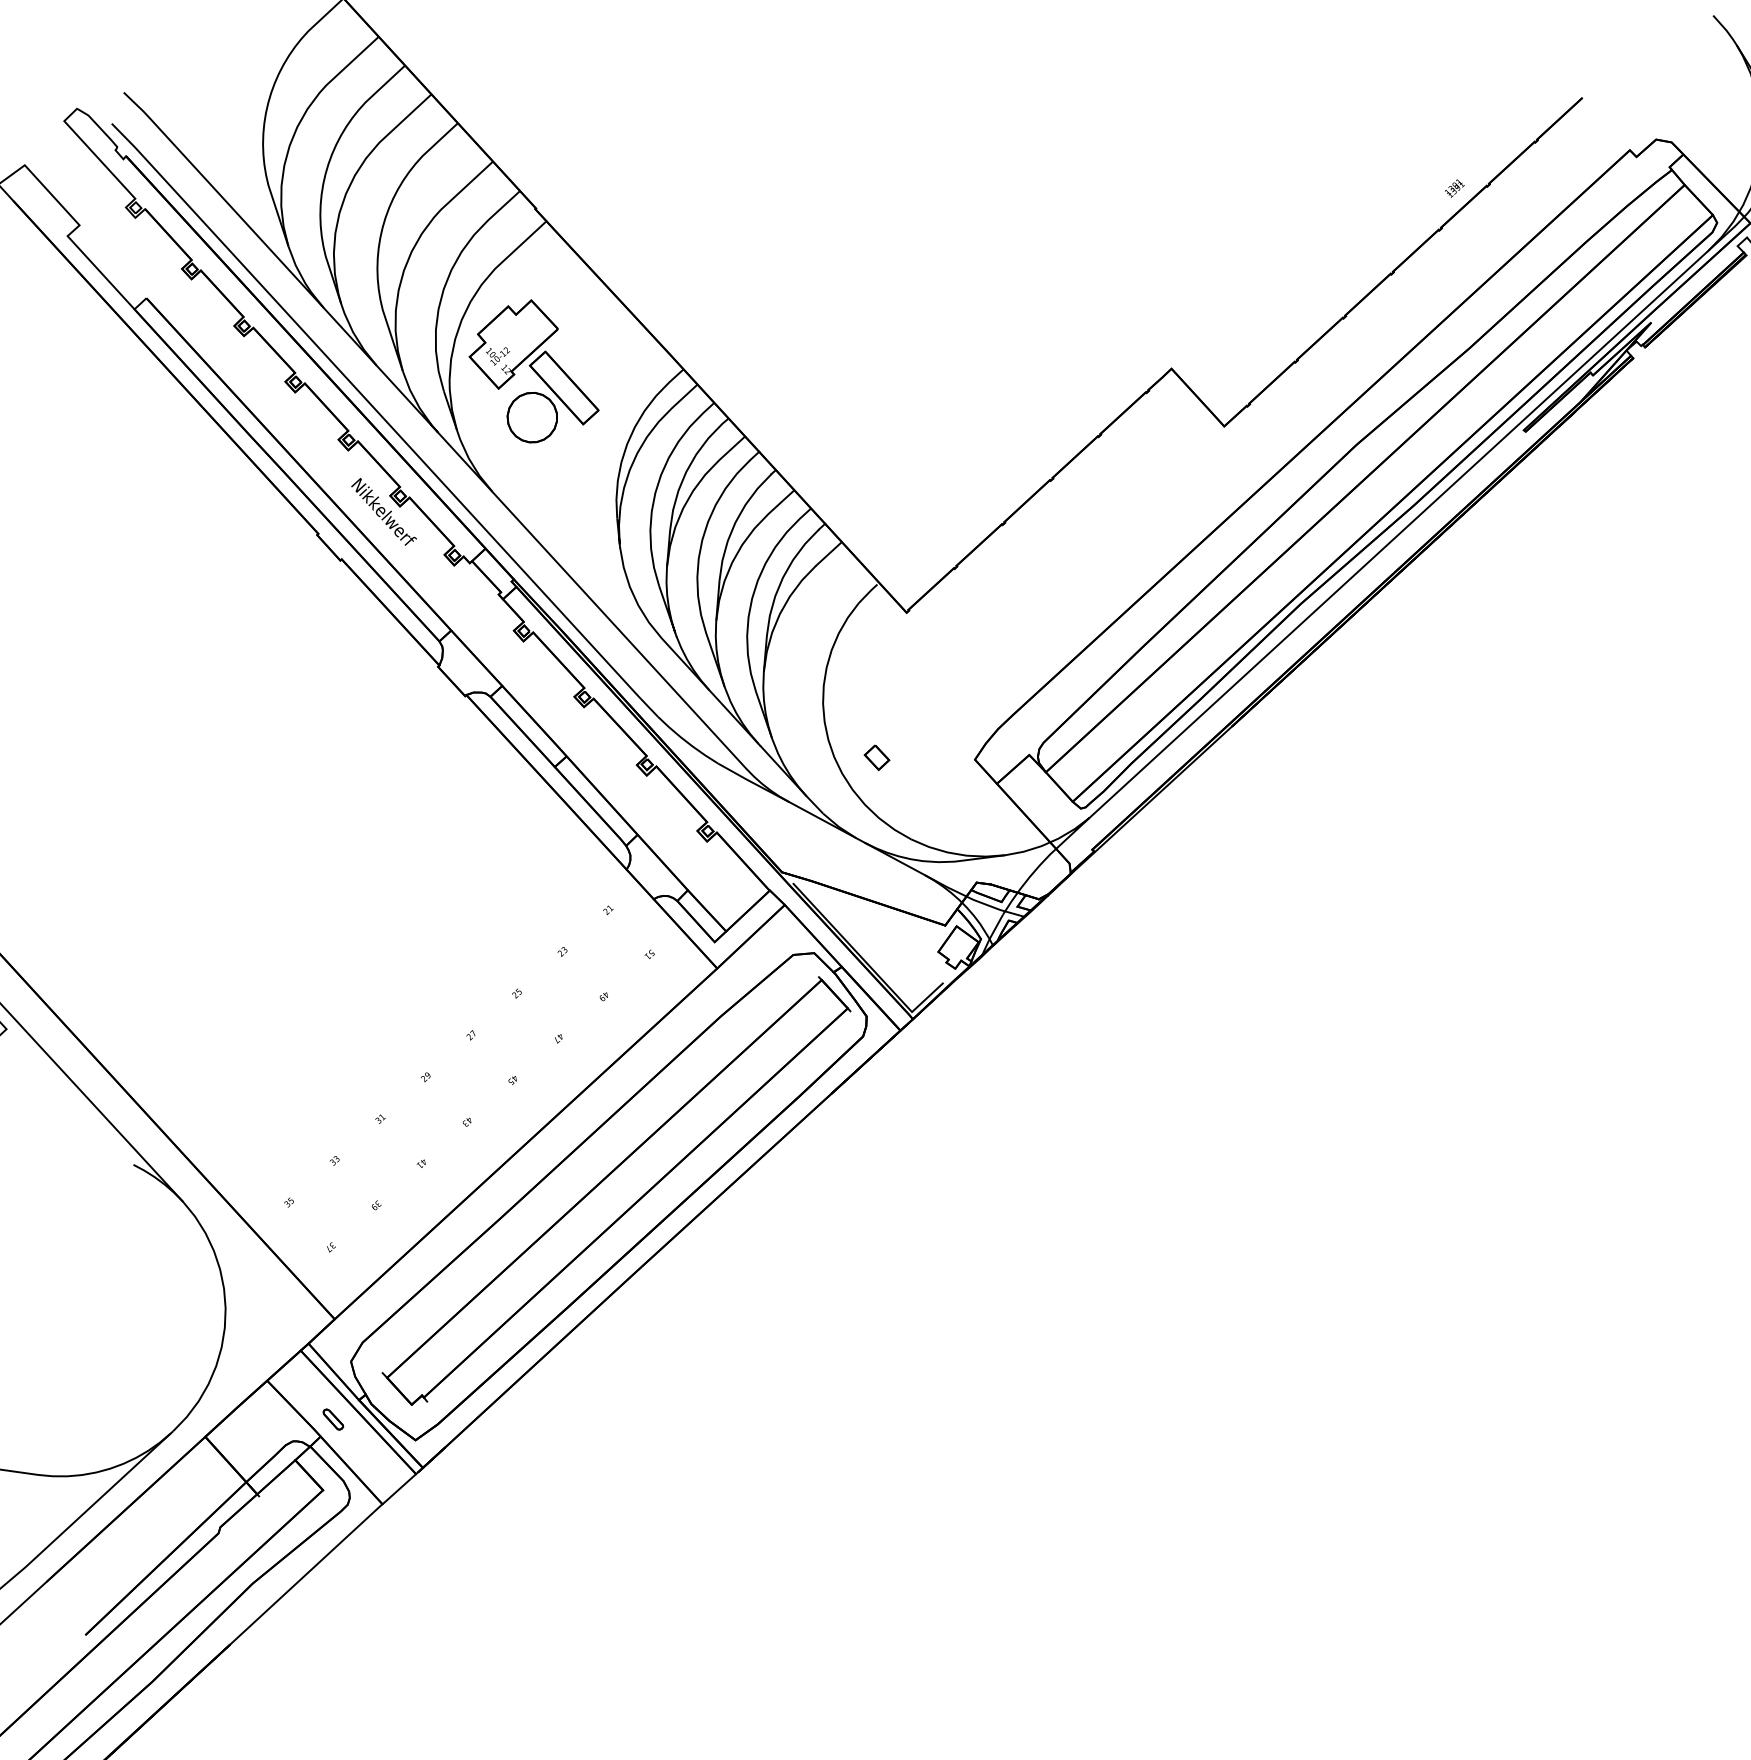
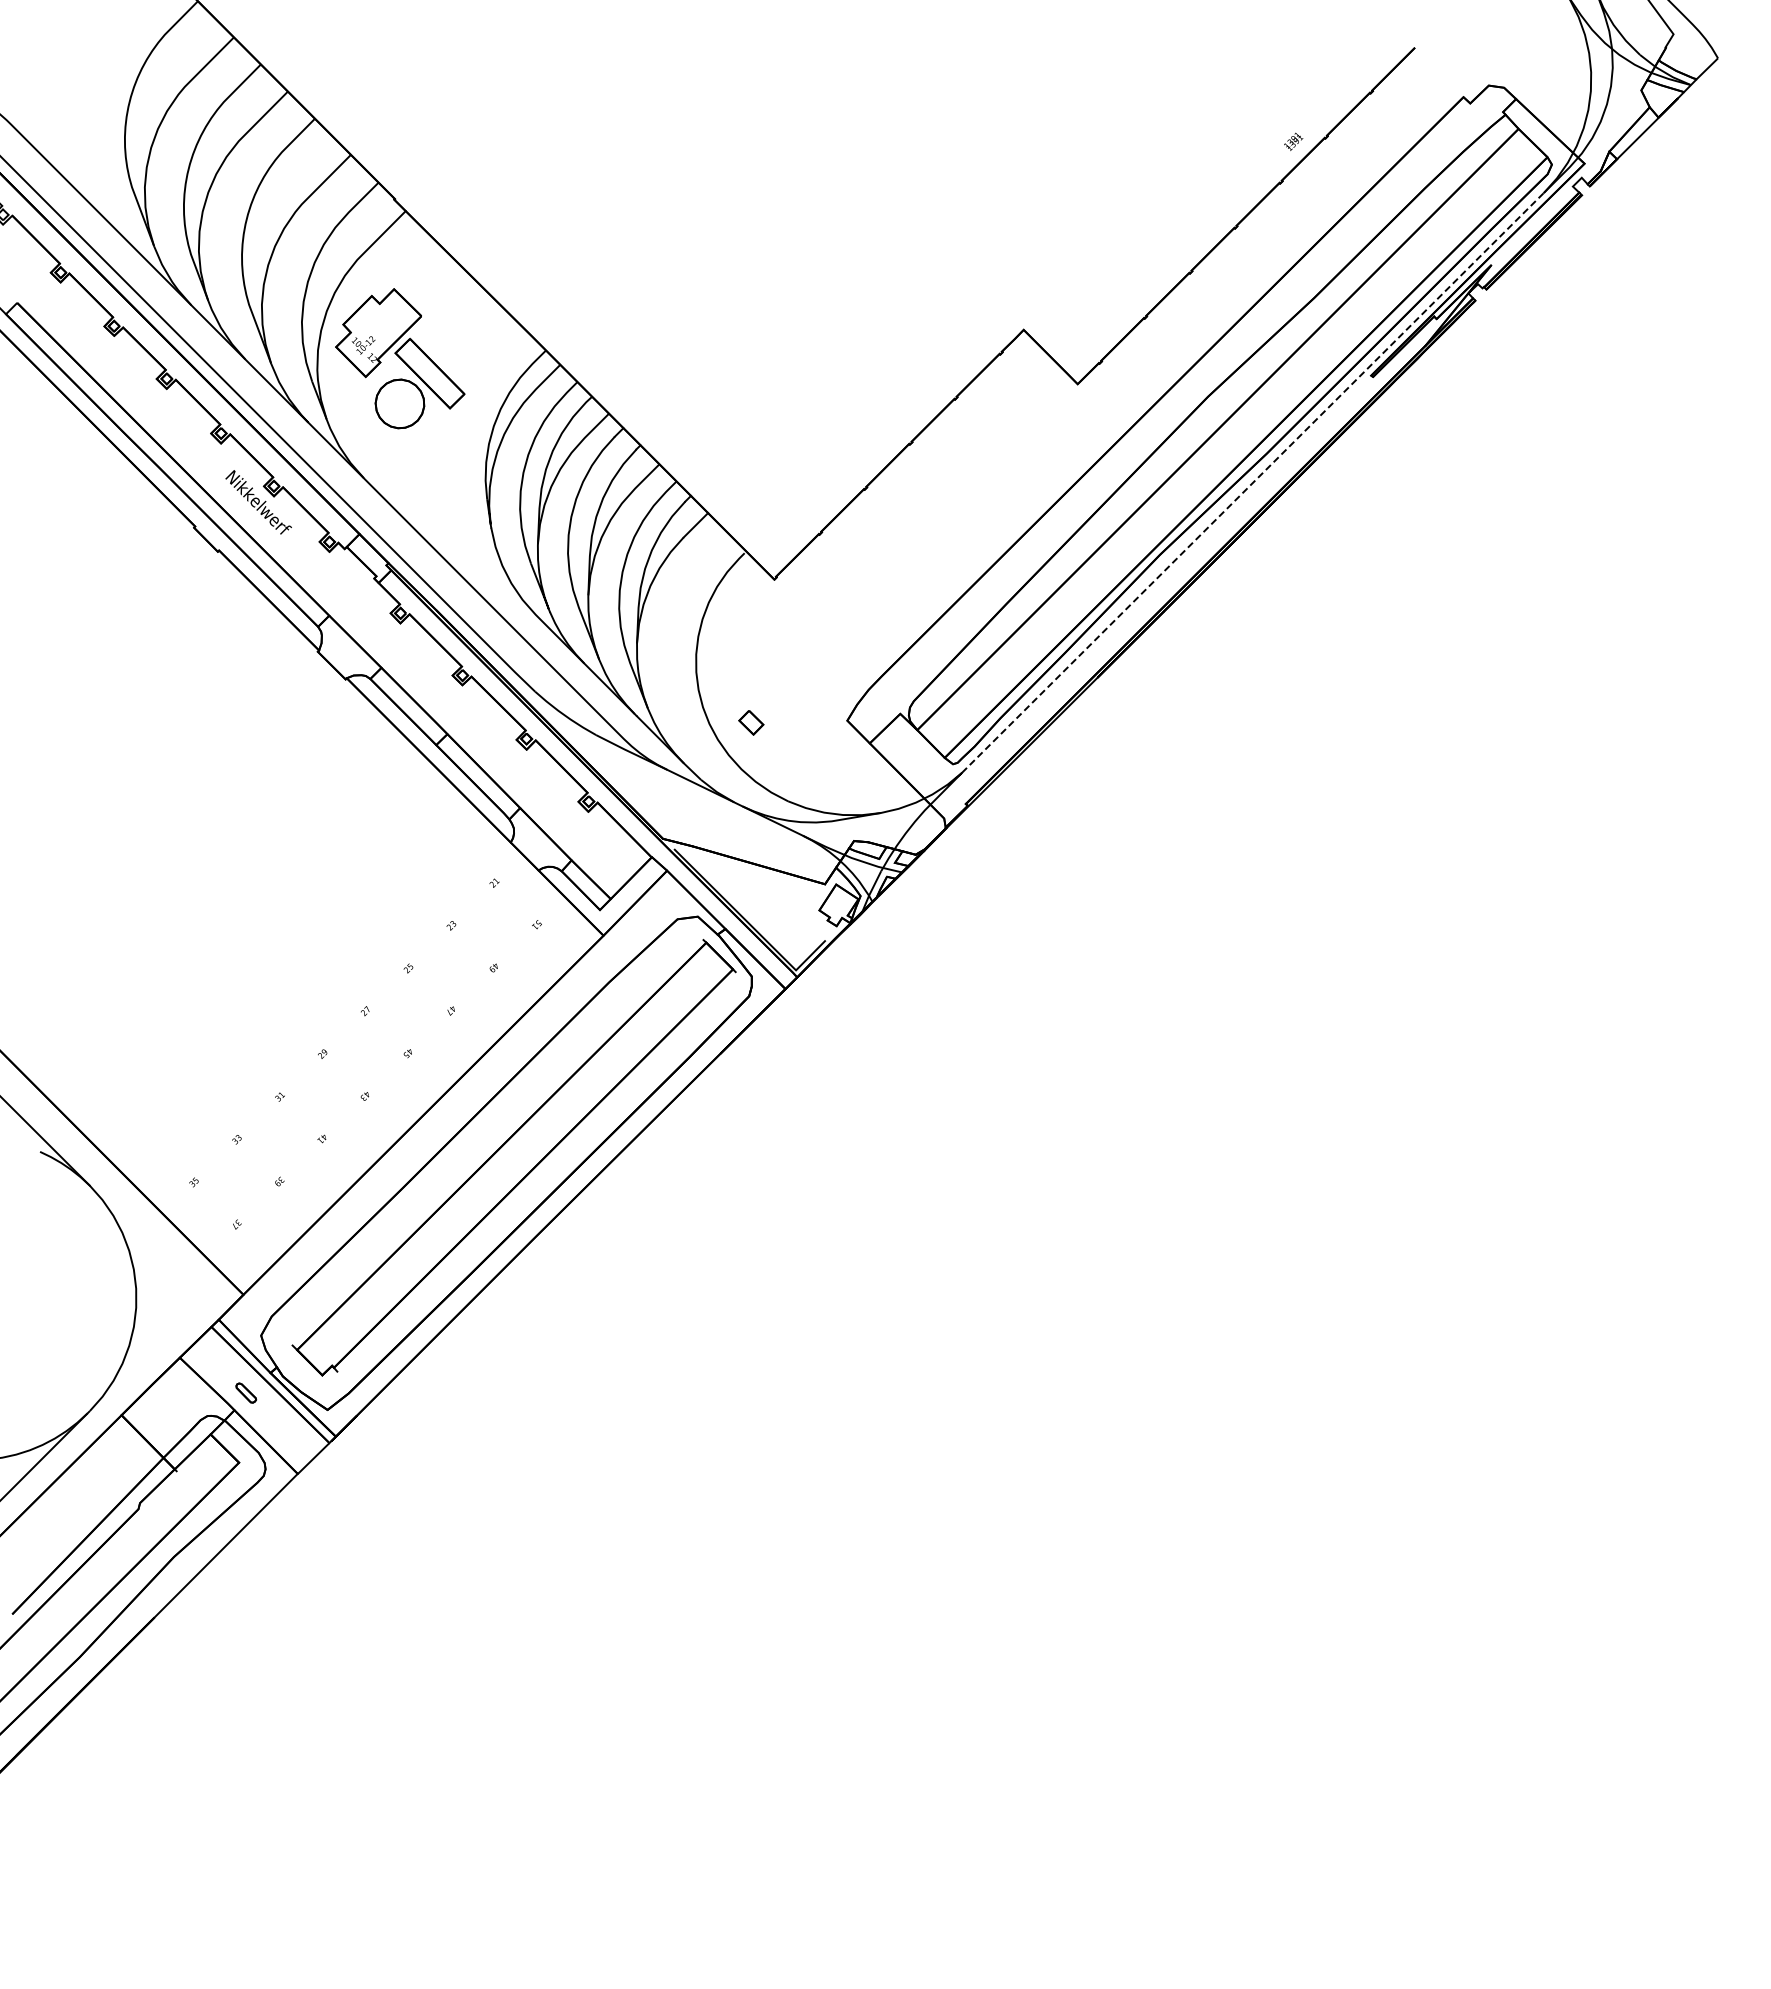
line: (1399, 534) -> (1253, 482), solid -> dashed

